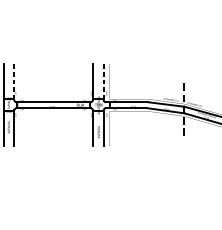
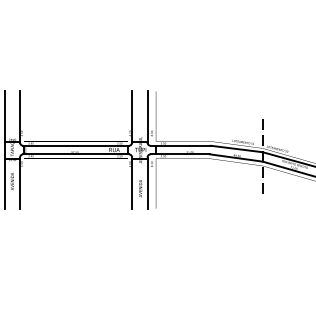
line: (14, 81) -> (20, 116), dashed -> solid
line: (103, 81) -> (147, 116), dashed -> solid

